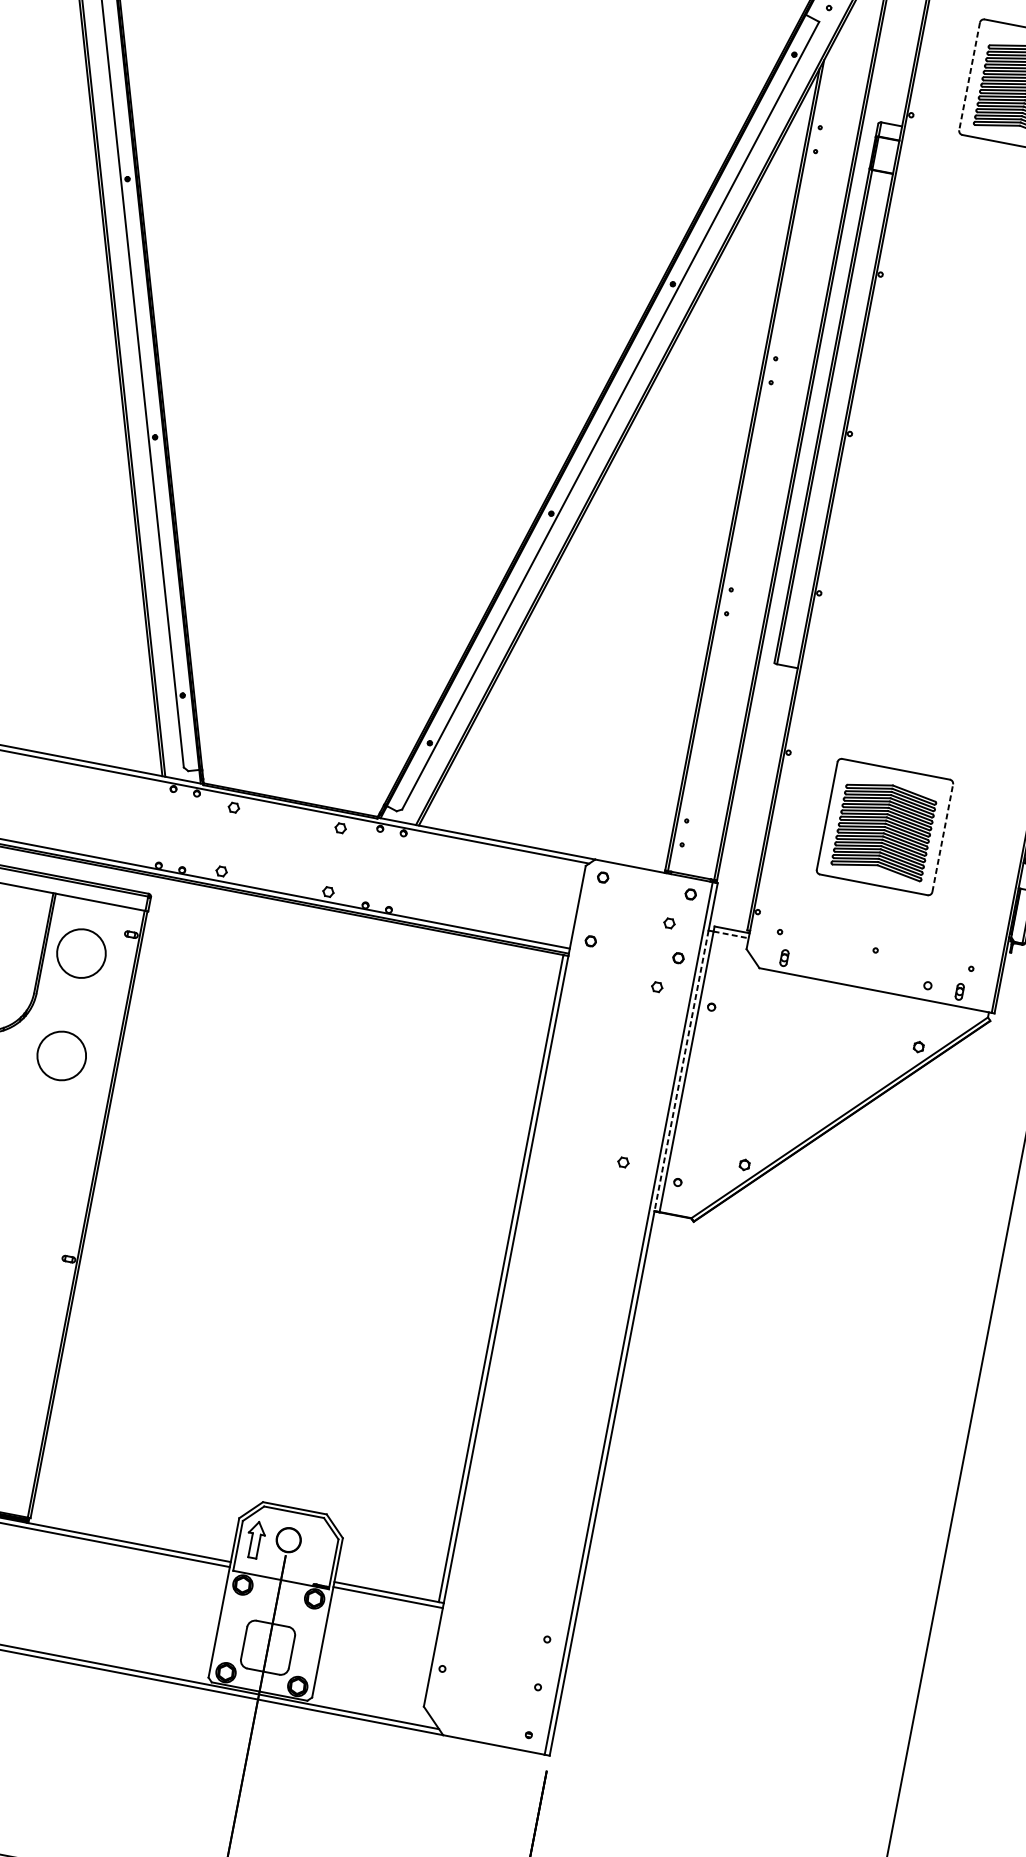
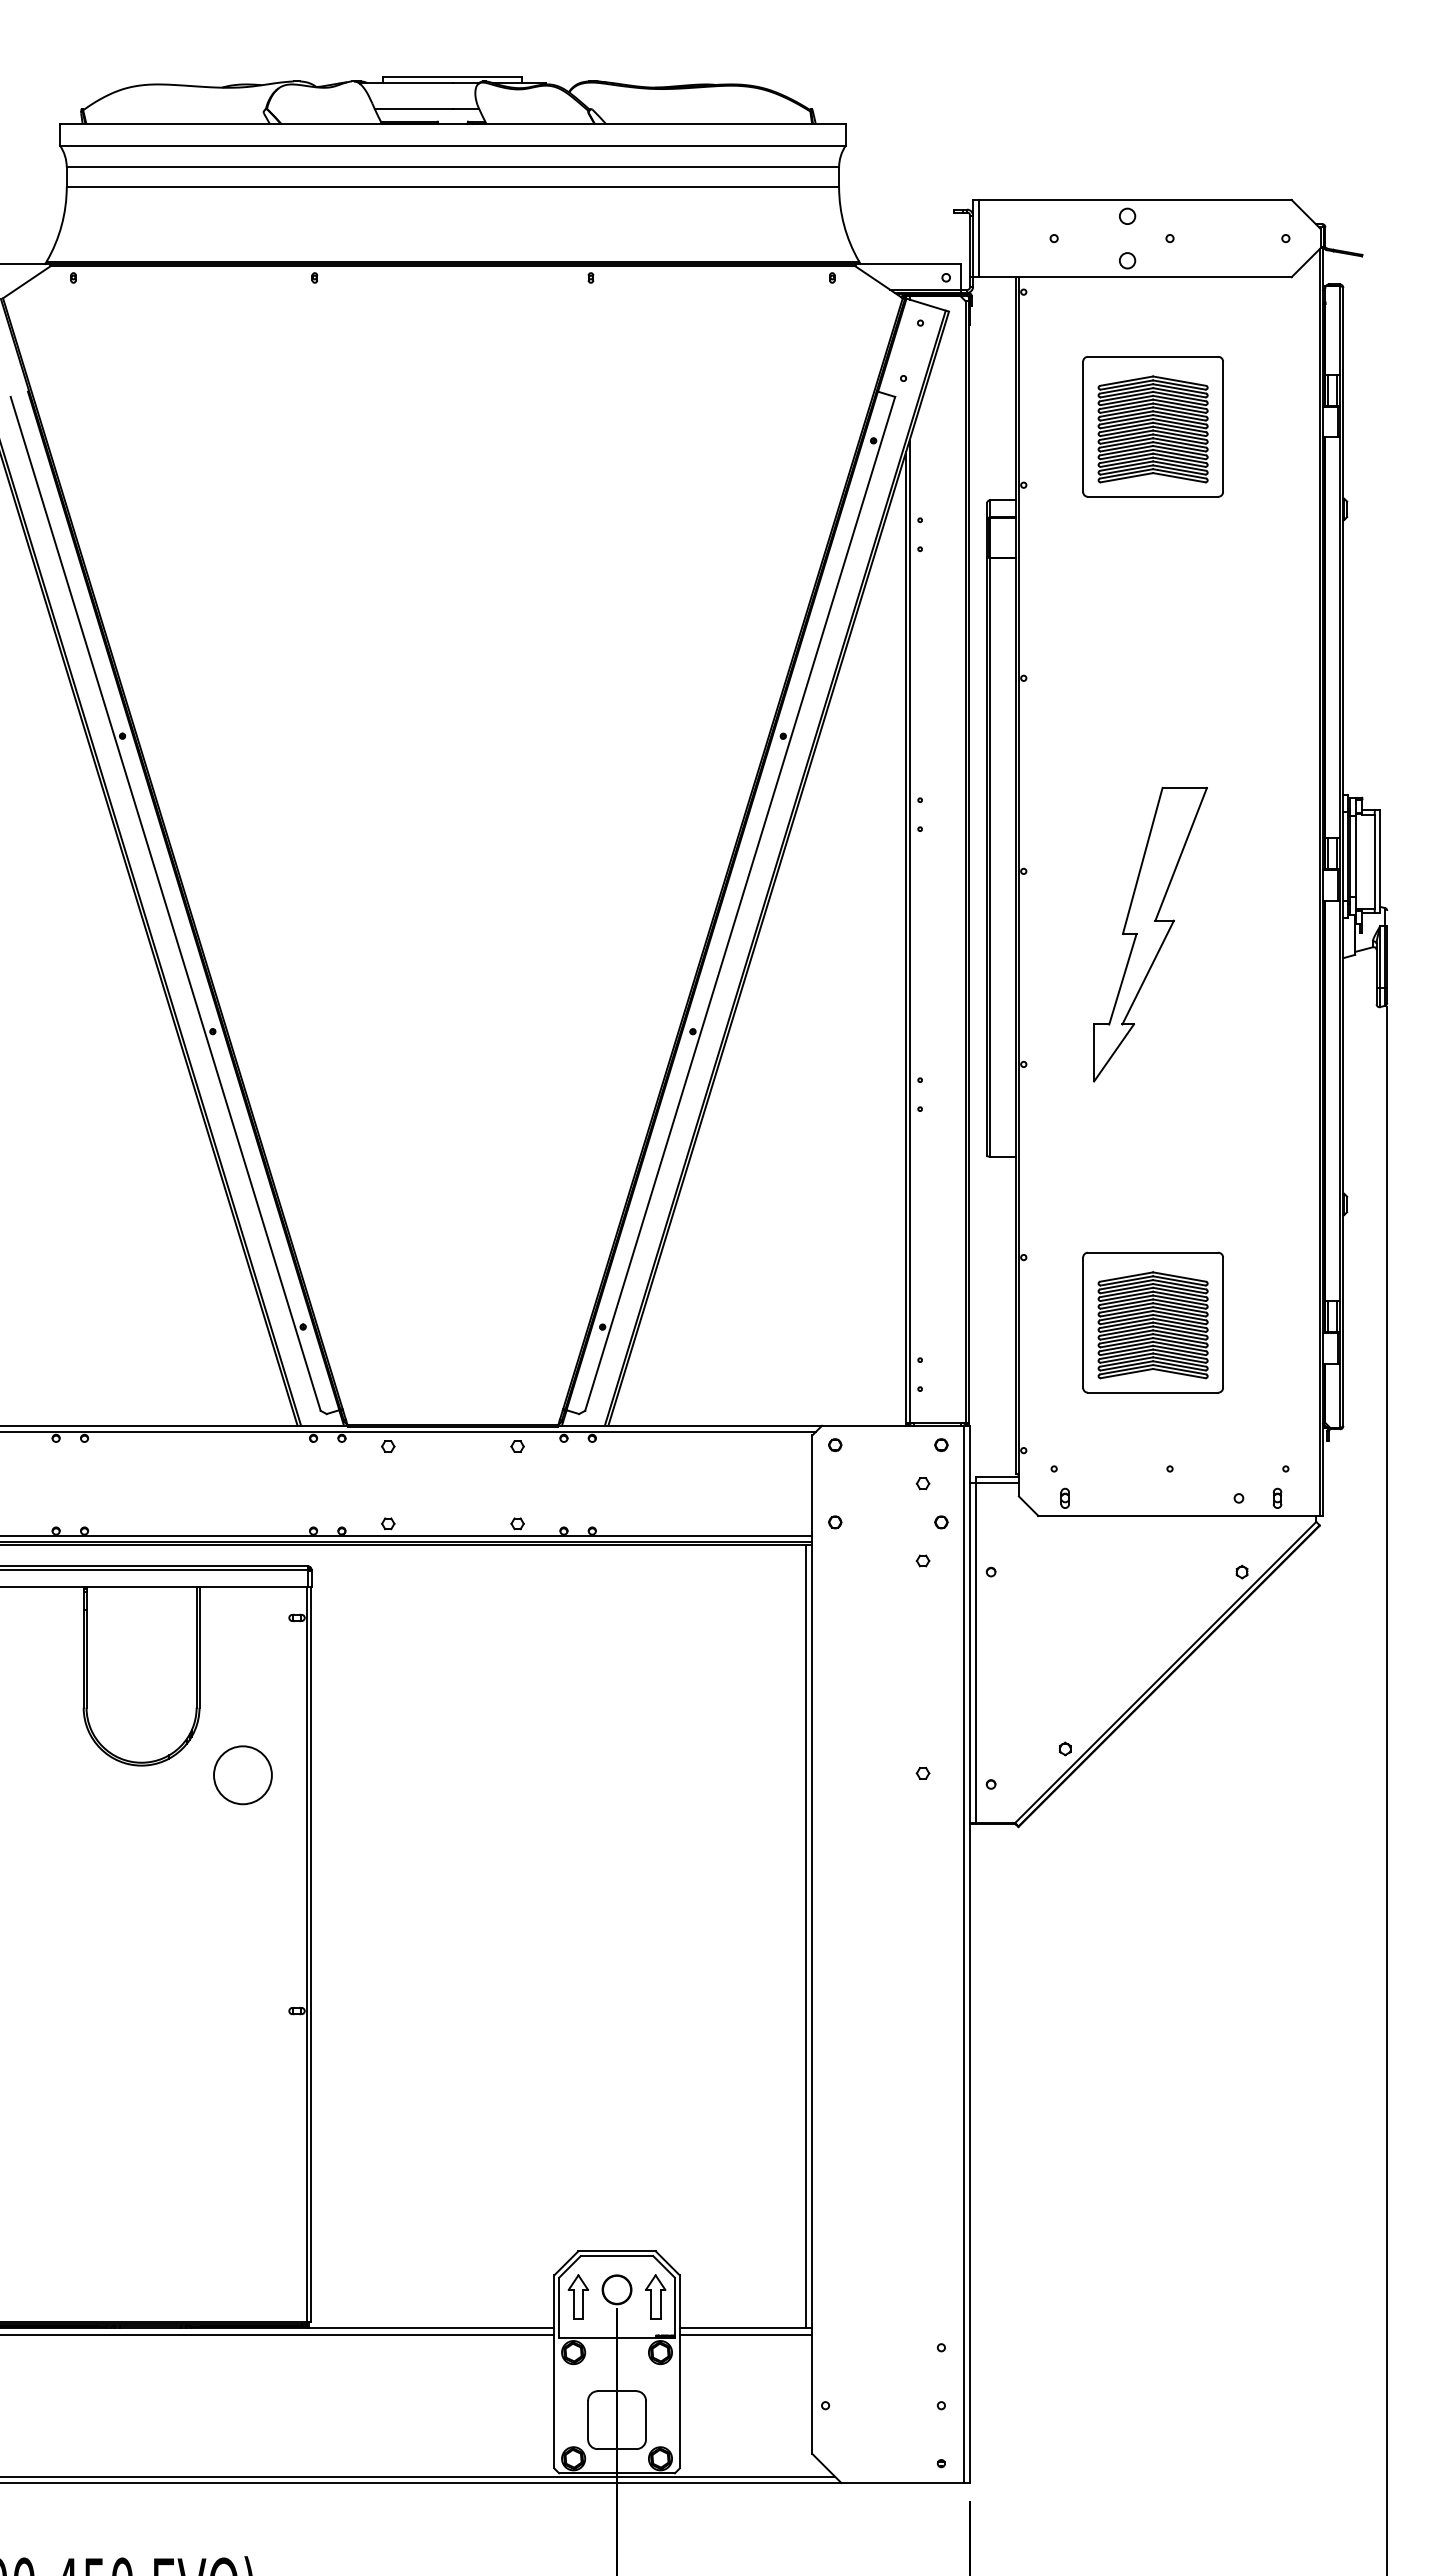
line: (969, 77) -> (1083, 427), dashed -> solid
part: (944, 506) -> (1150, 934), added
line: (943, 838) -> (1223, 1322), dashed -> solid
line: (731, 935) -> (998, 1483), dashed -> solid
circle: (81, 953) -> (242, 1651), removed
line: (681, 1071) -> (970, 1653), dashed -> solid
part: (319, 1551) -> (655, 2296), added

